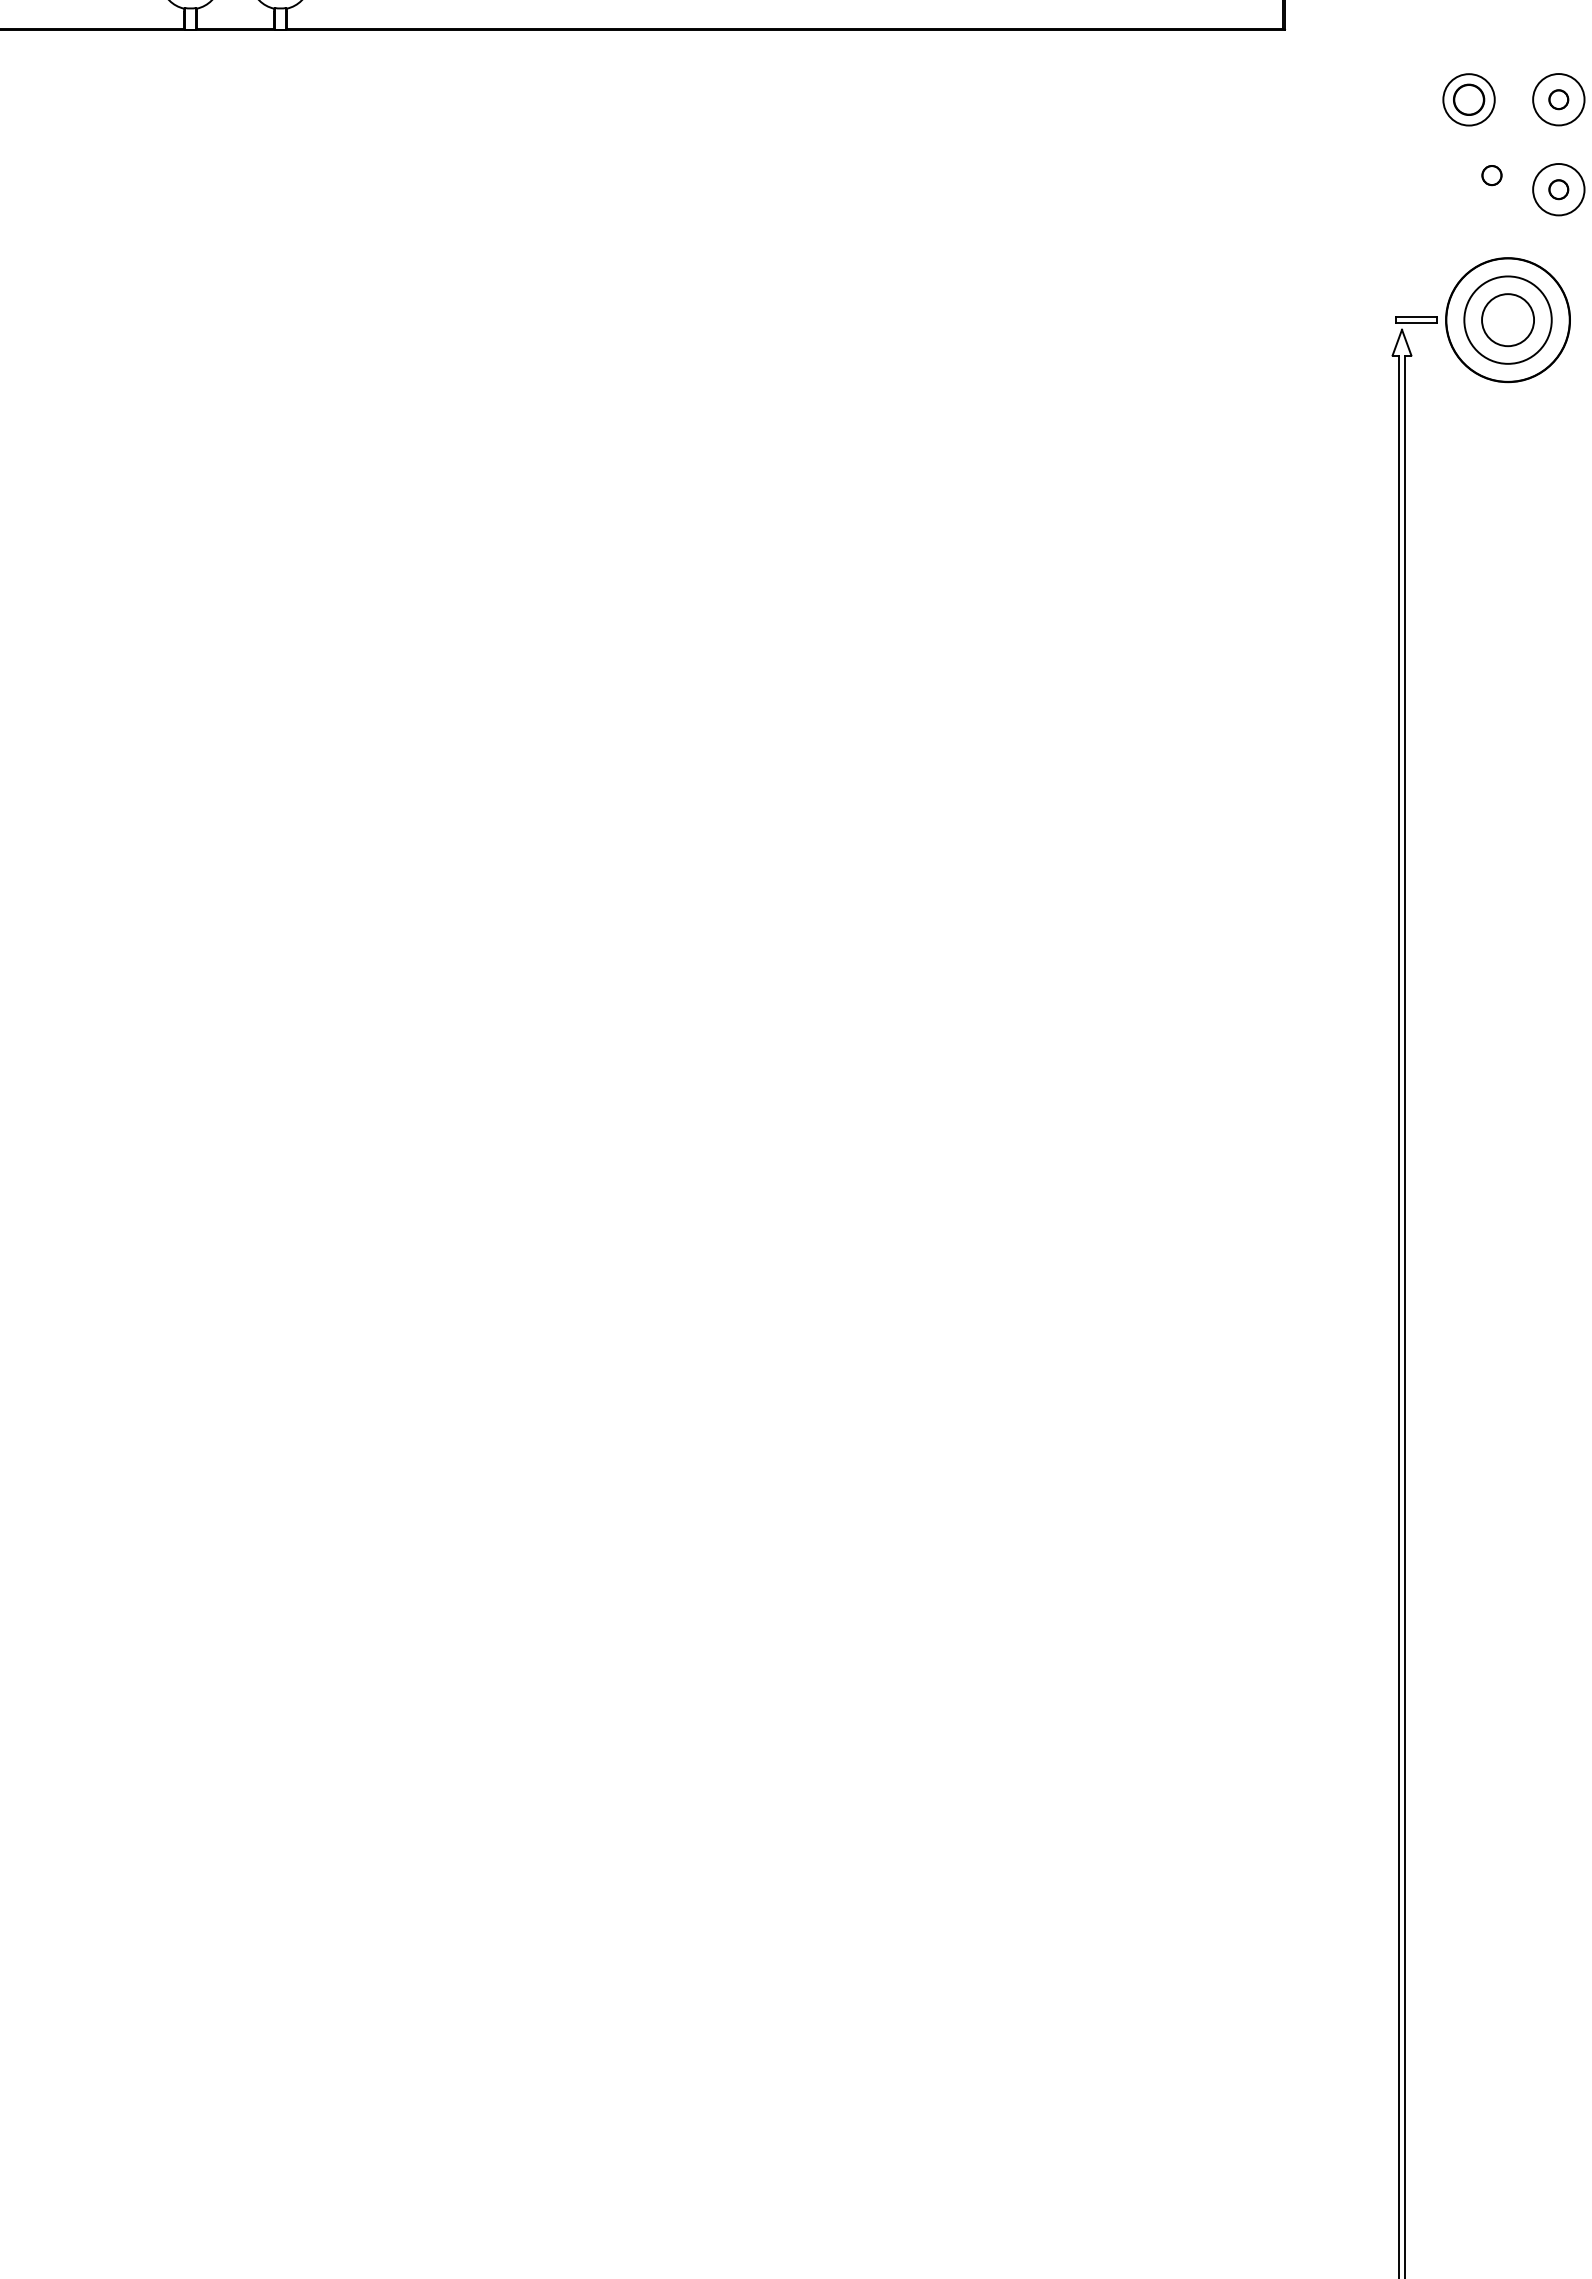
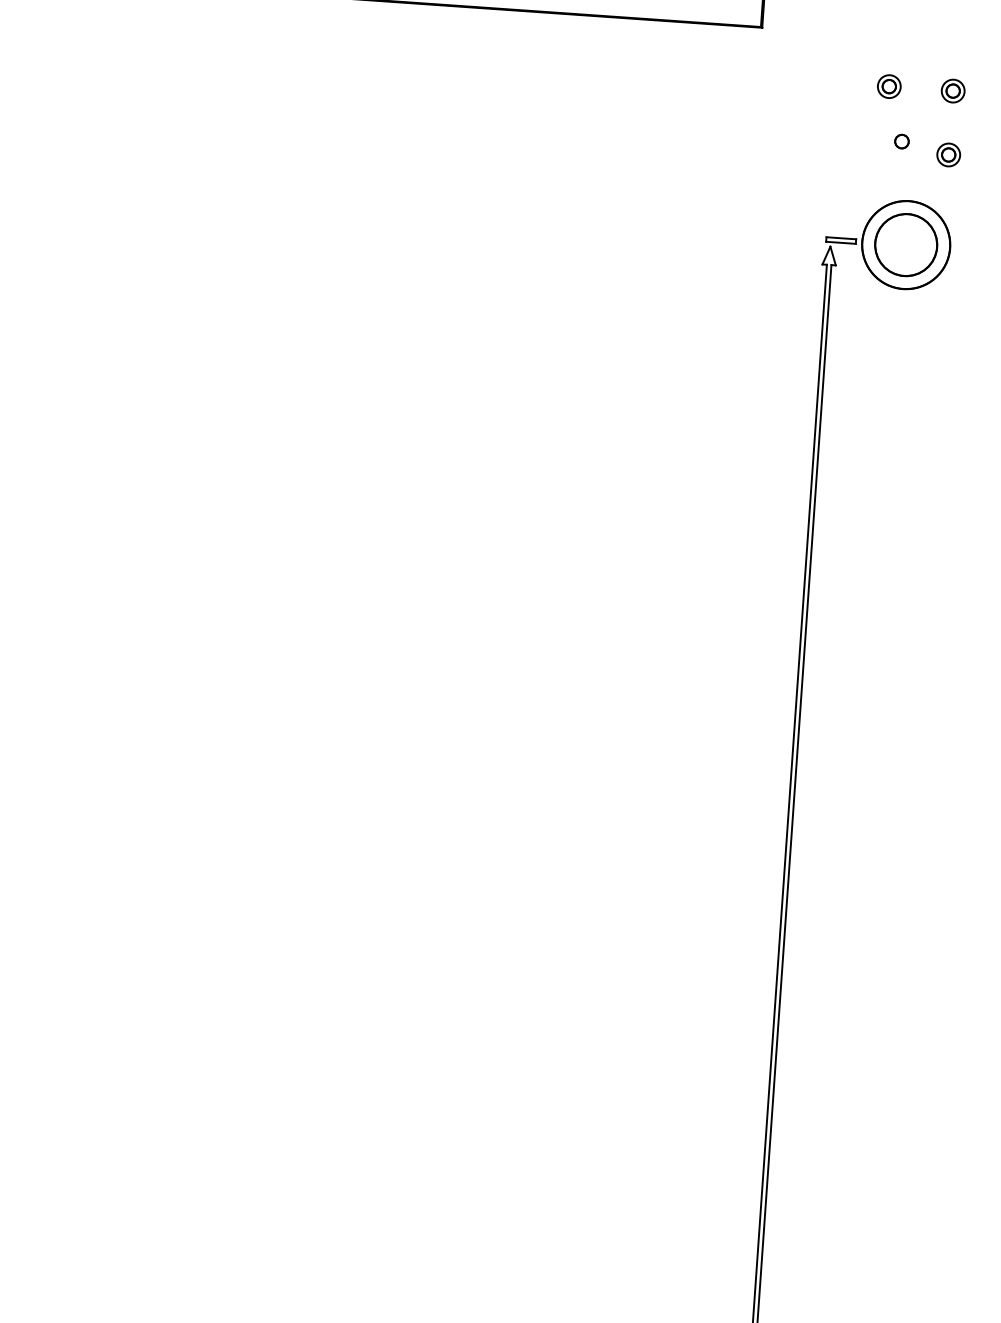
part: (1468, 99) -> (889, 86), size x0.62
circle: (1558, 99) -> (952, 90), size x0.62
circle: (1558, 189) -> (948, 154), size x0.62
circle: (1507, 319) -> (905, 244), size x1.67

